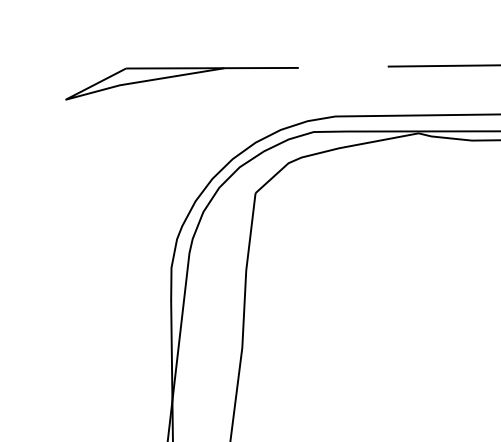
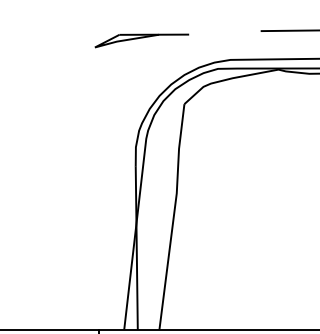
part: (181, 82) -> (141, 40), size x0.7

